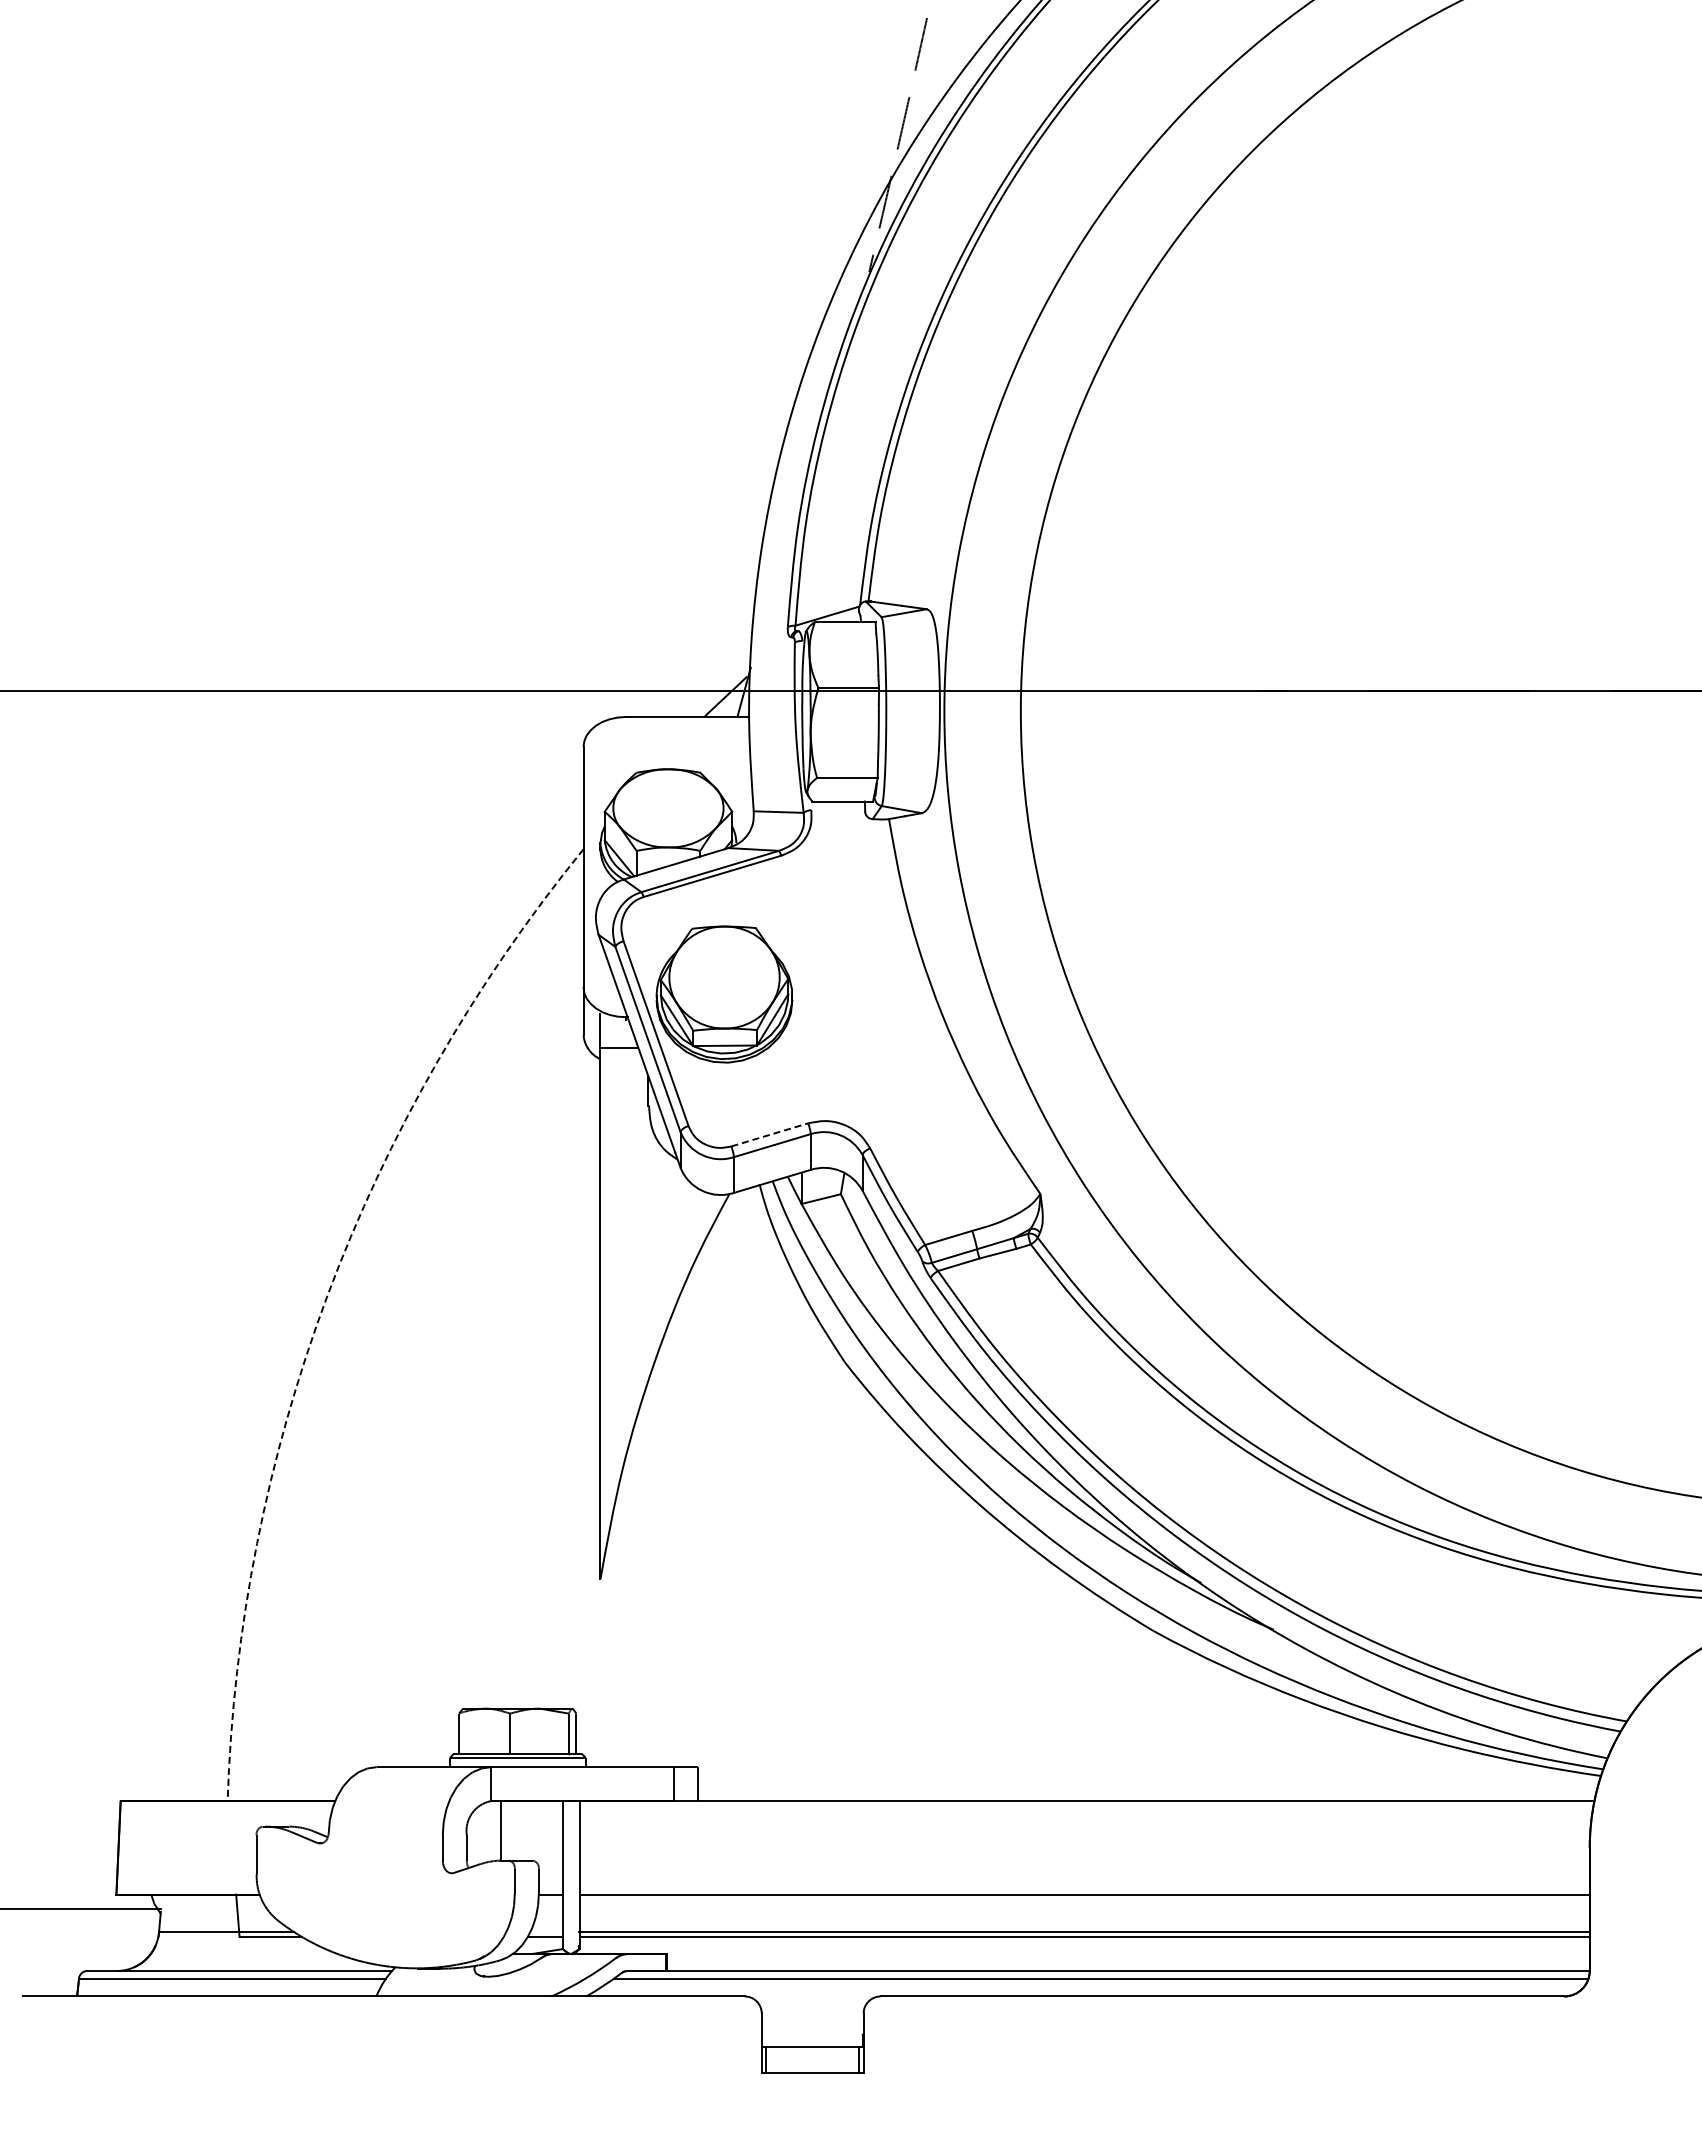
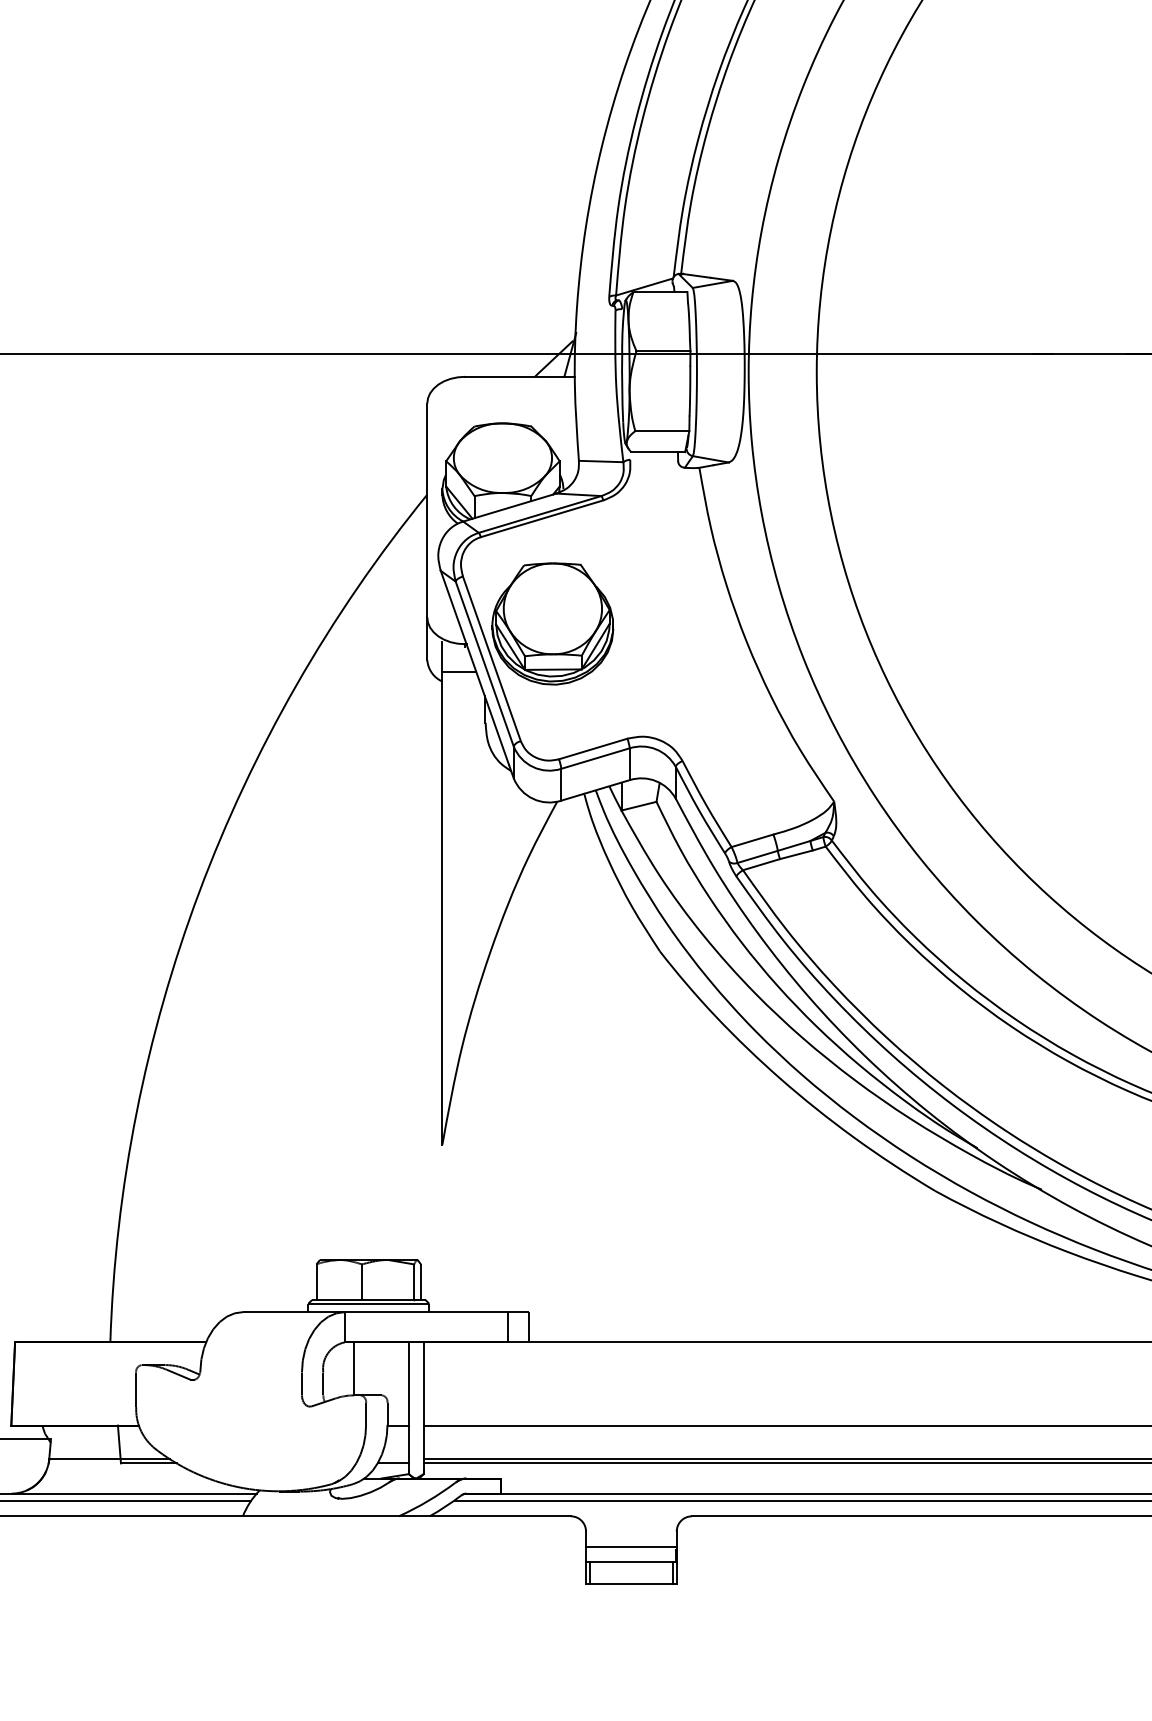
line: (770, 1134) -> (593, 748), dashed -> solid
arc: (327, 1295) -> (199, 892), dashed -> solid
line: (812, 2030) -> (631, 1546), added

